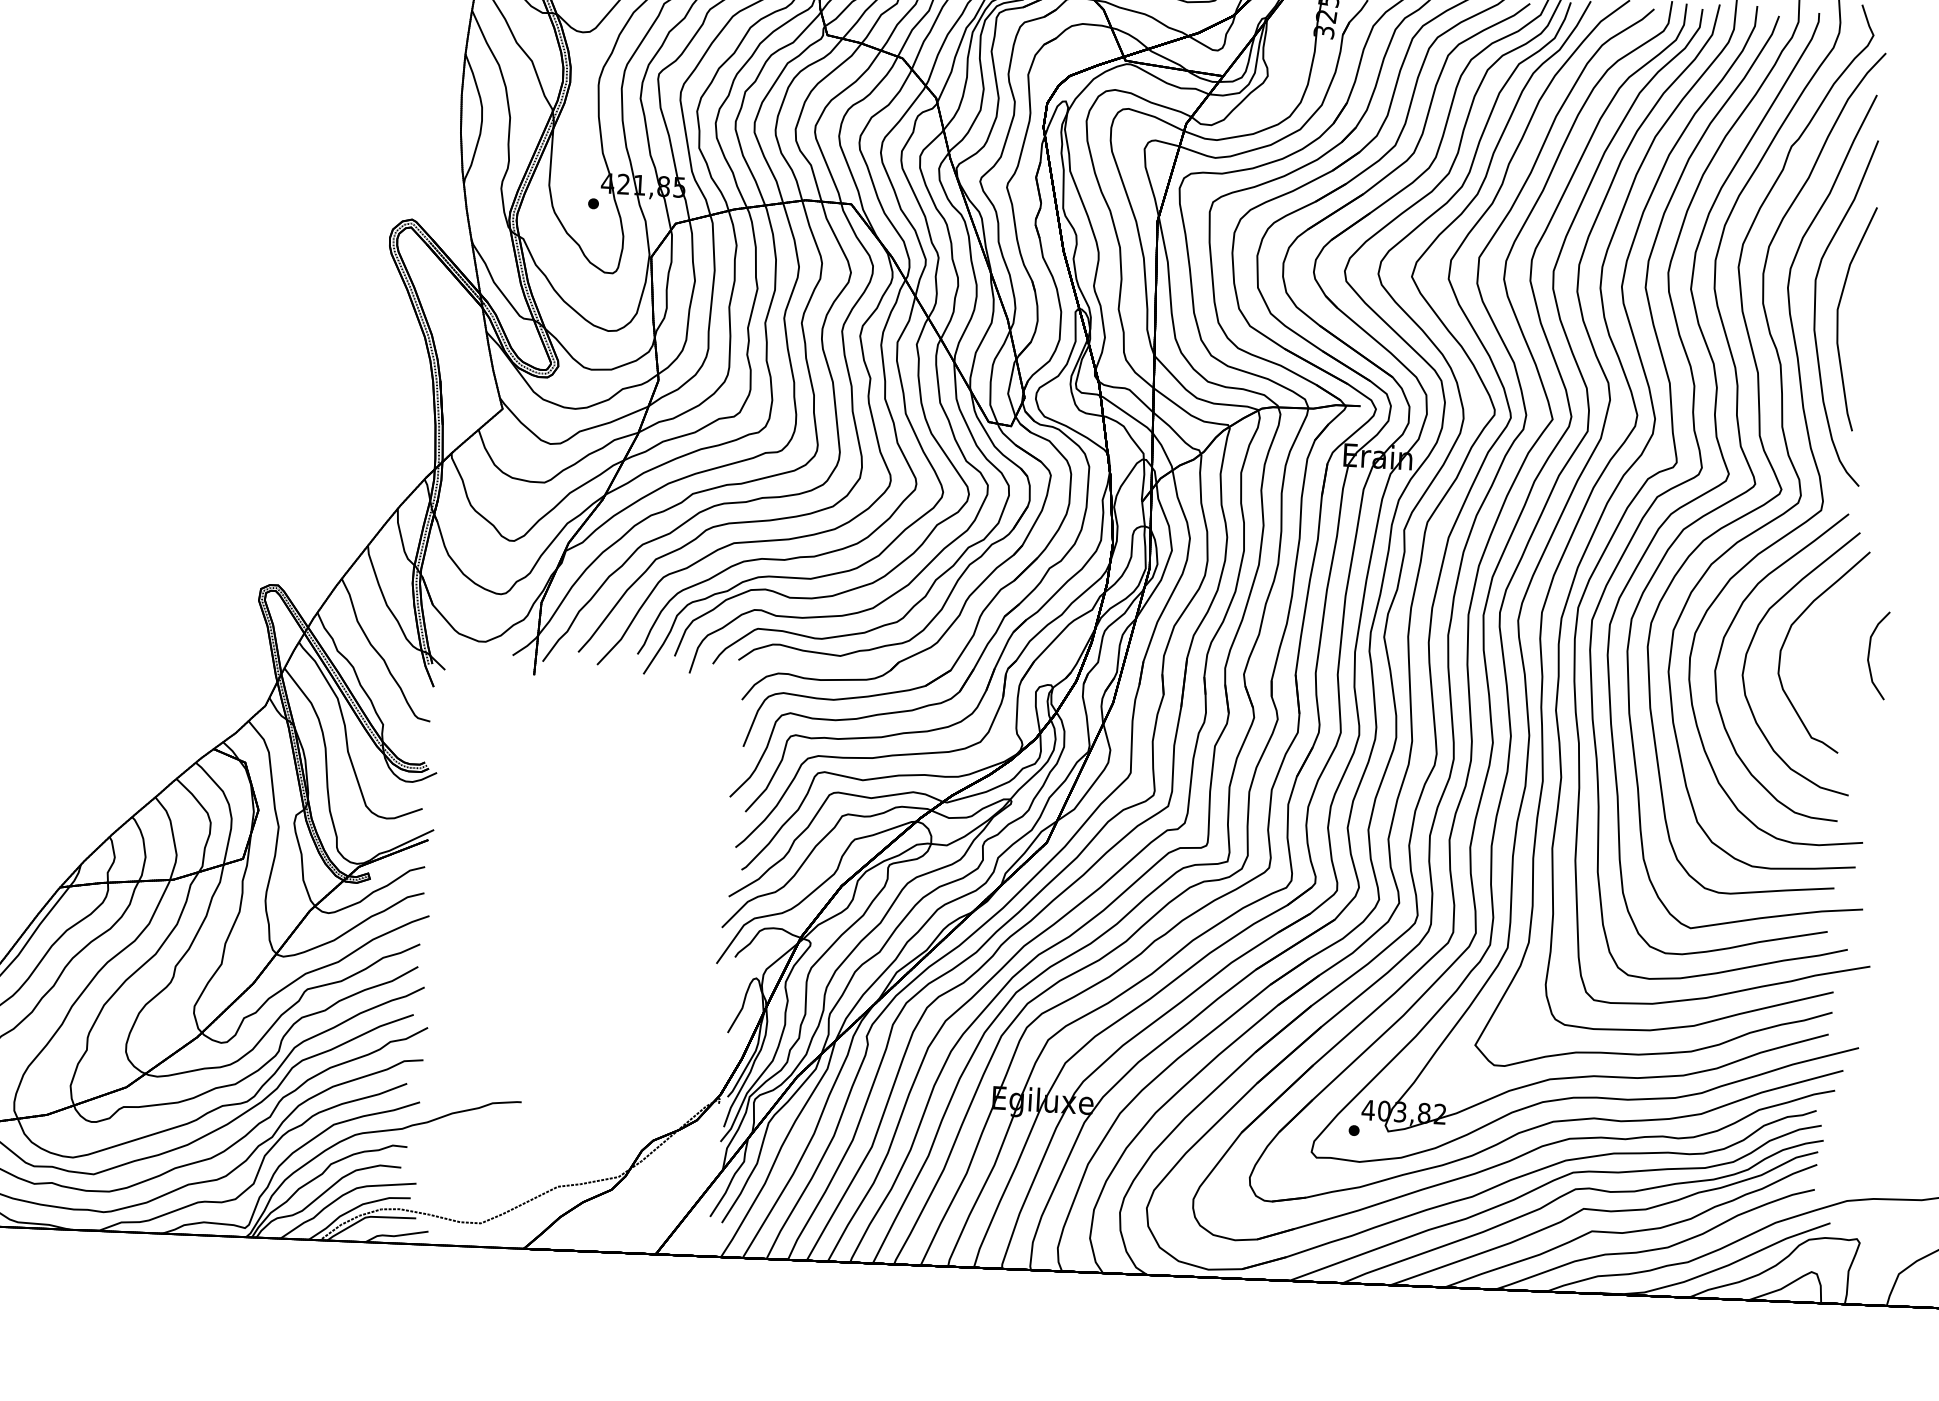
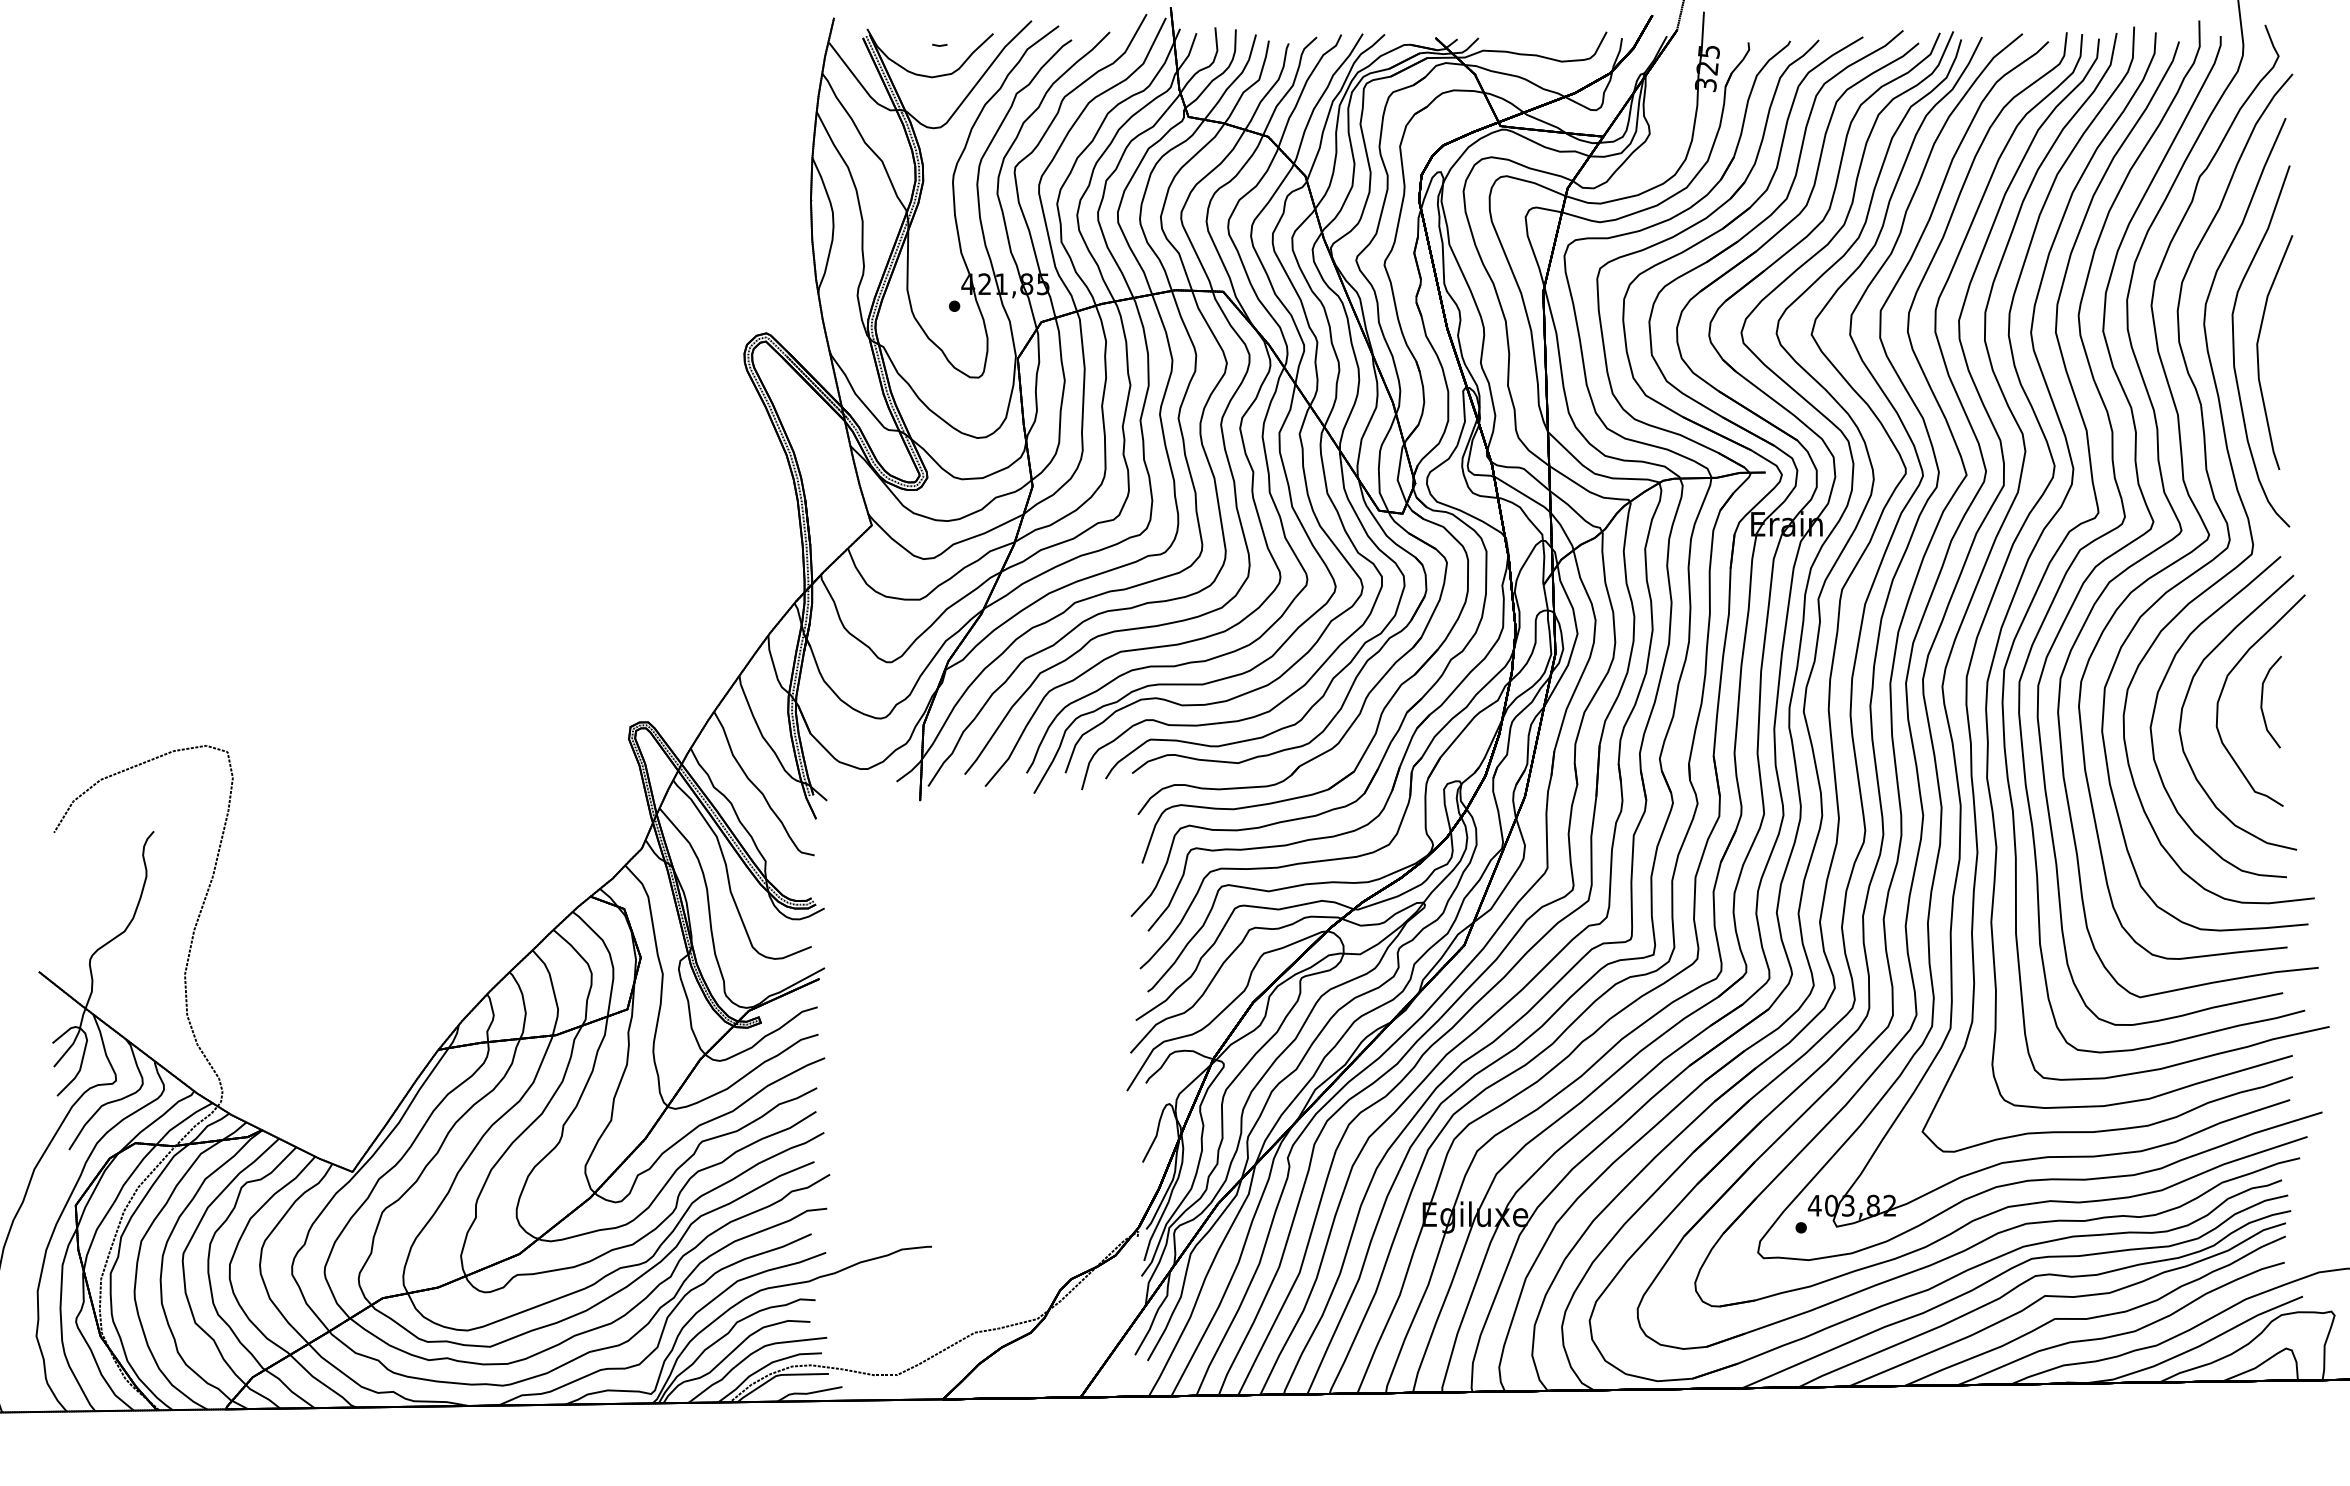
curve: (1869, 654) -> (2262, 701), moved

